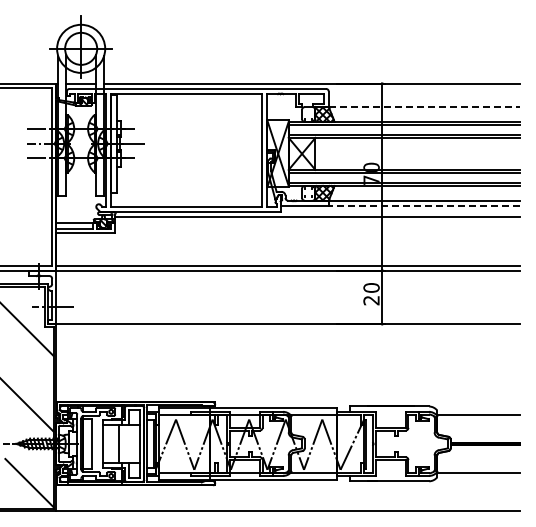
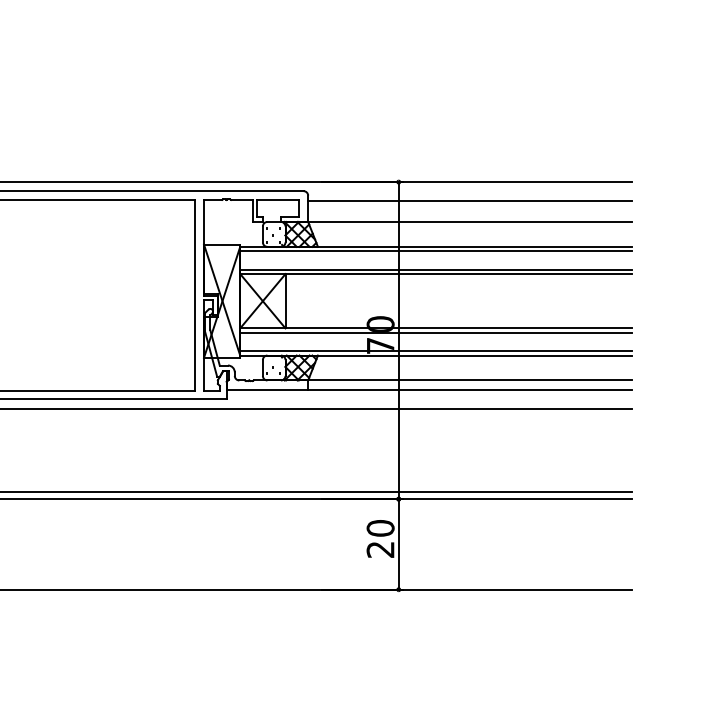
line: (423, 94) -> (468, 200), added
line: (424, 107) -> (470, 222), dashed -> solid
line: (424, 206) -> (470, 390), dashed -> solid

